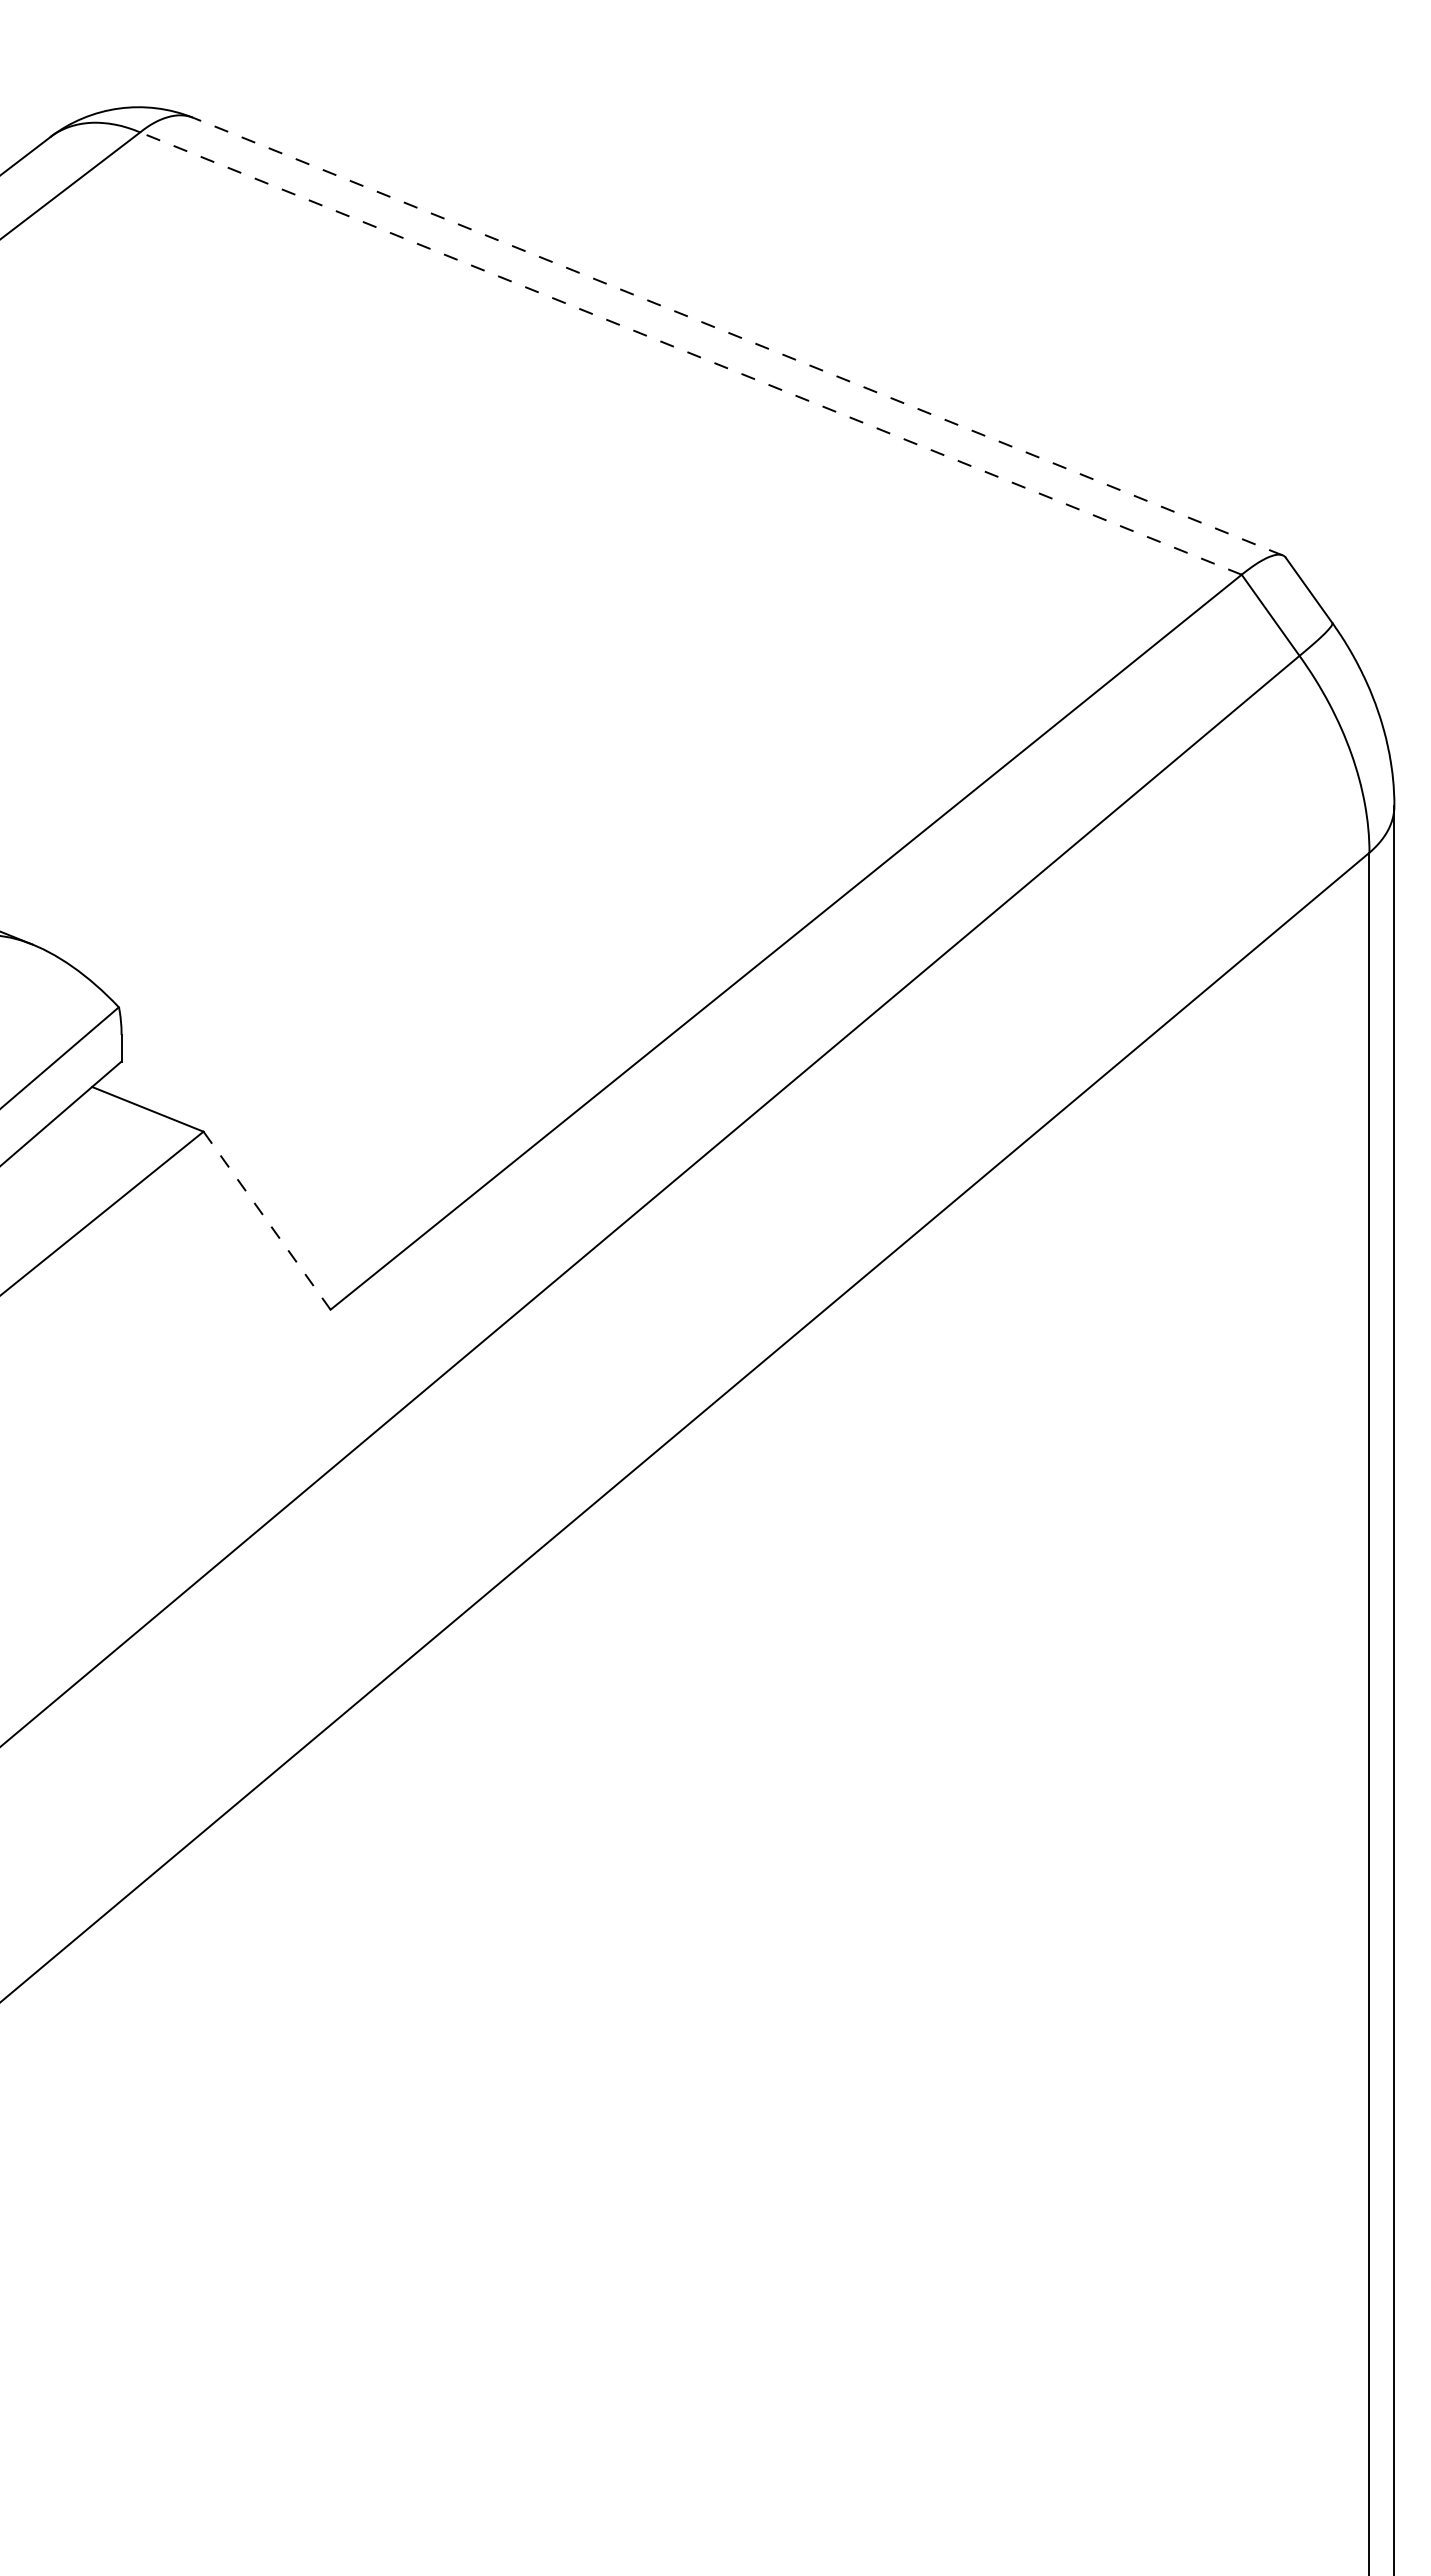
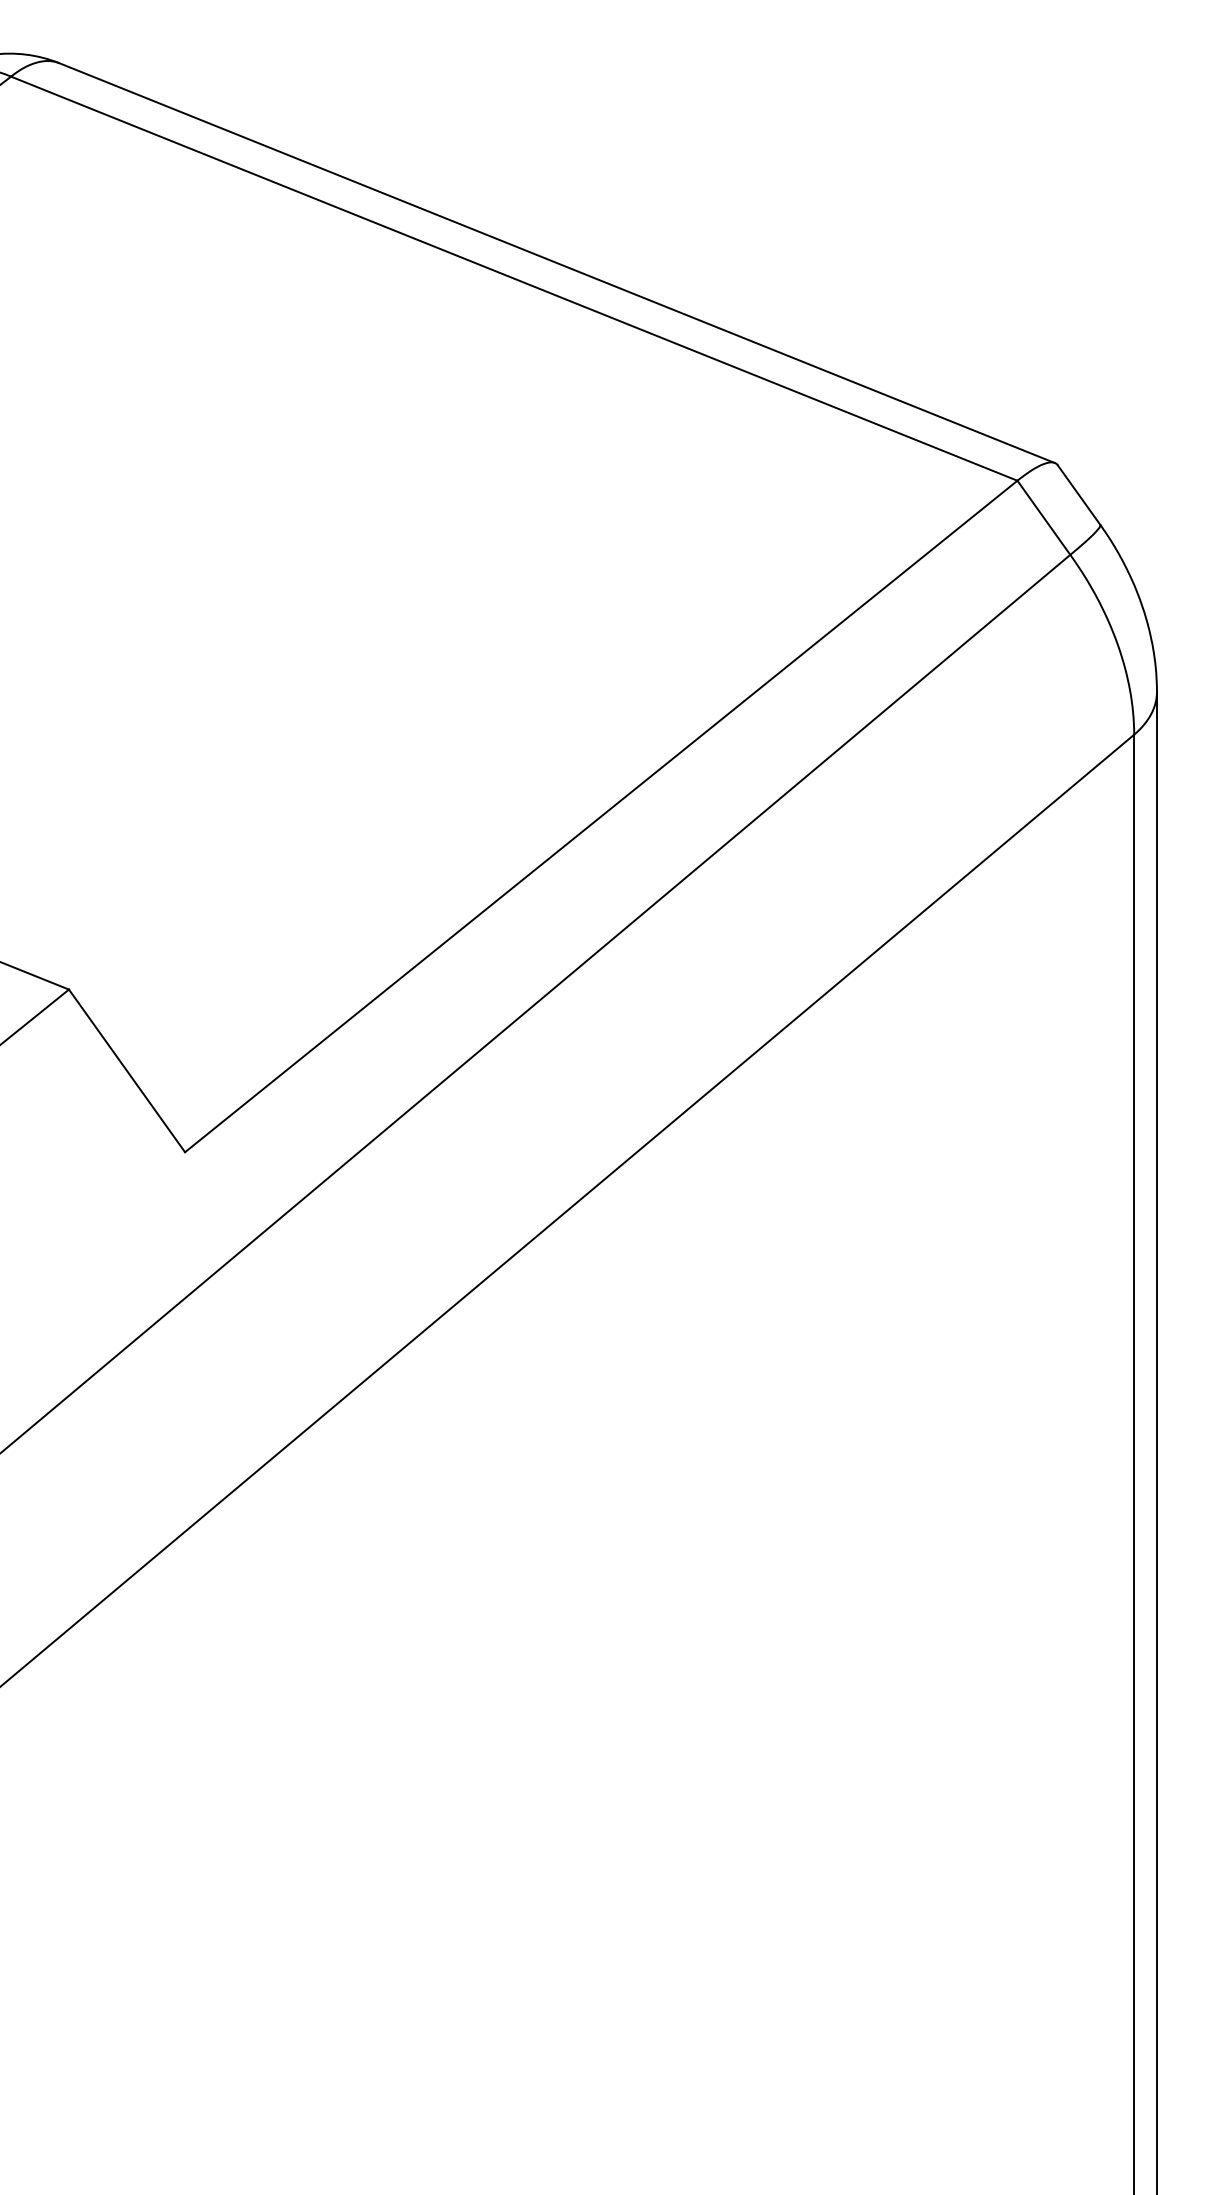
line: (737, 336) -> (556, 263), dashed -> solid
line: (690, 353) -> (513, 278), dashed -> solid
line: (266, 1220) -> (126, 1070), dashed -> solid

